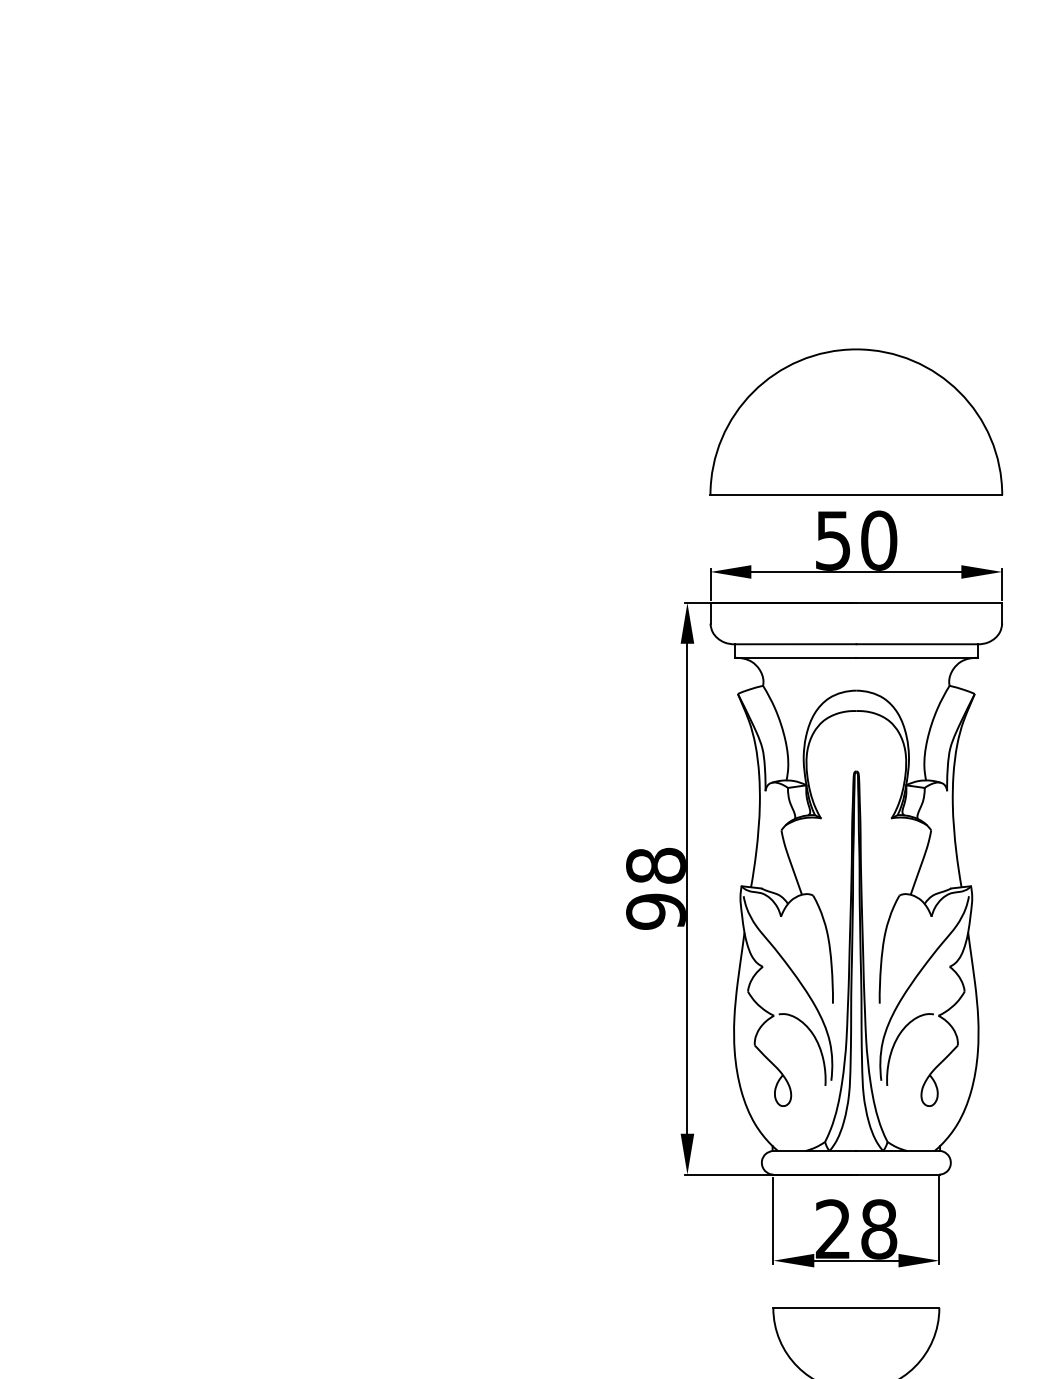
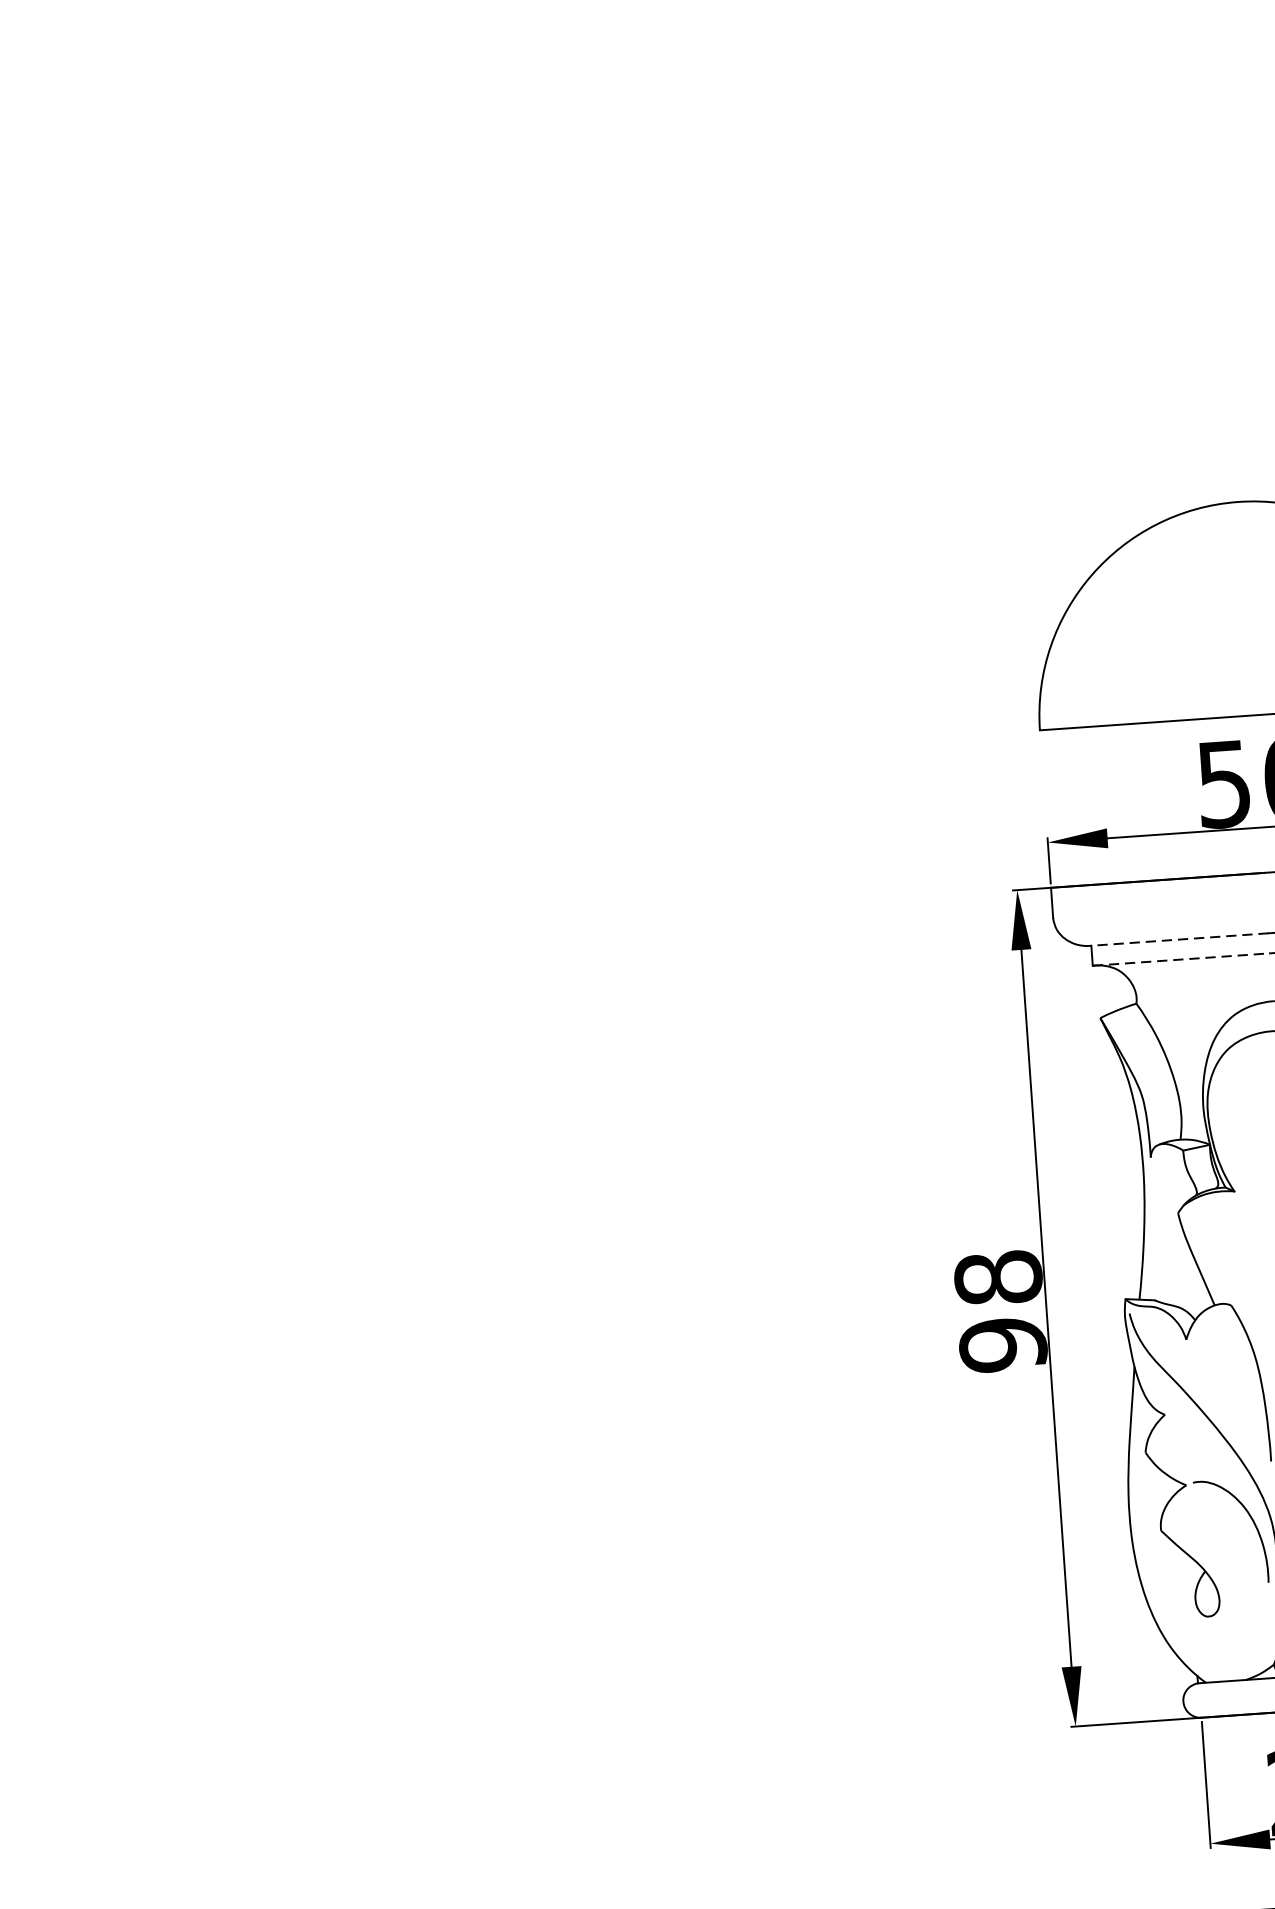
line: (795, 644) -> (1179, 939), solid -> dashed
line: (795, 657) -> (1180, 958), solid -> dashed

